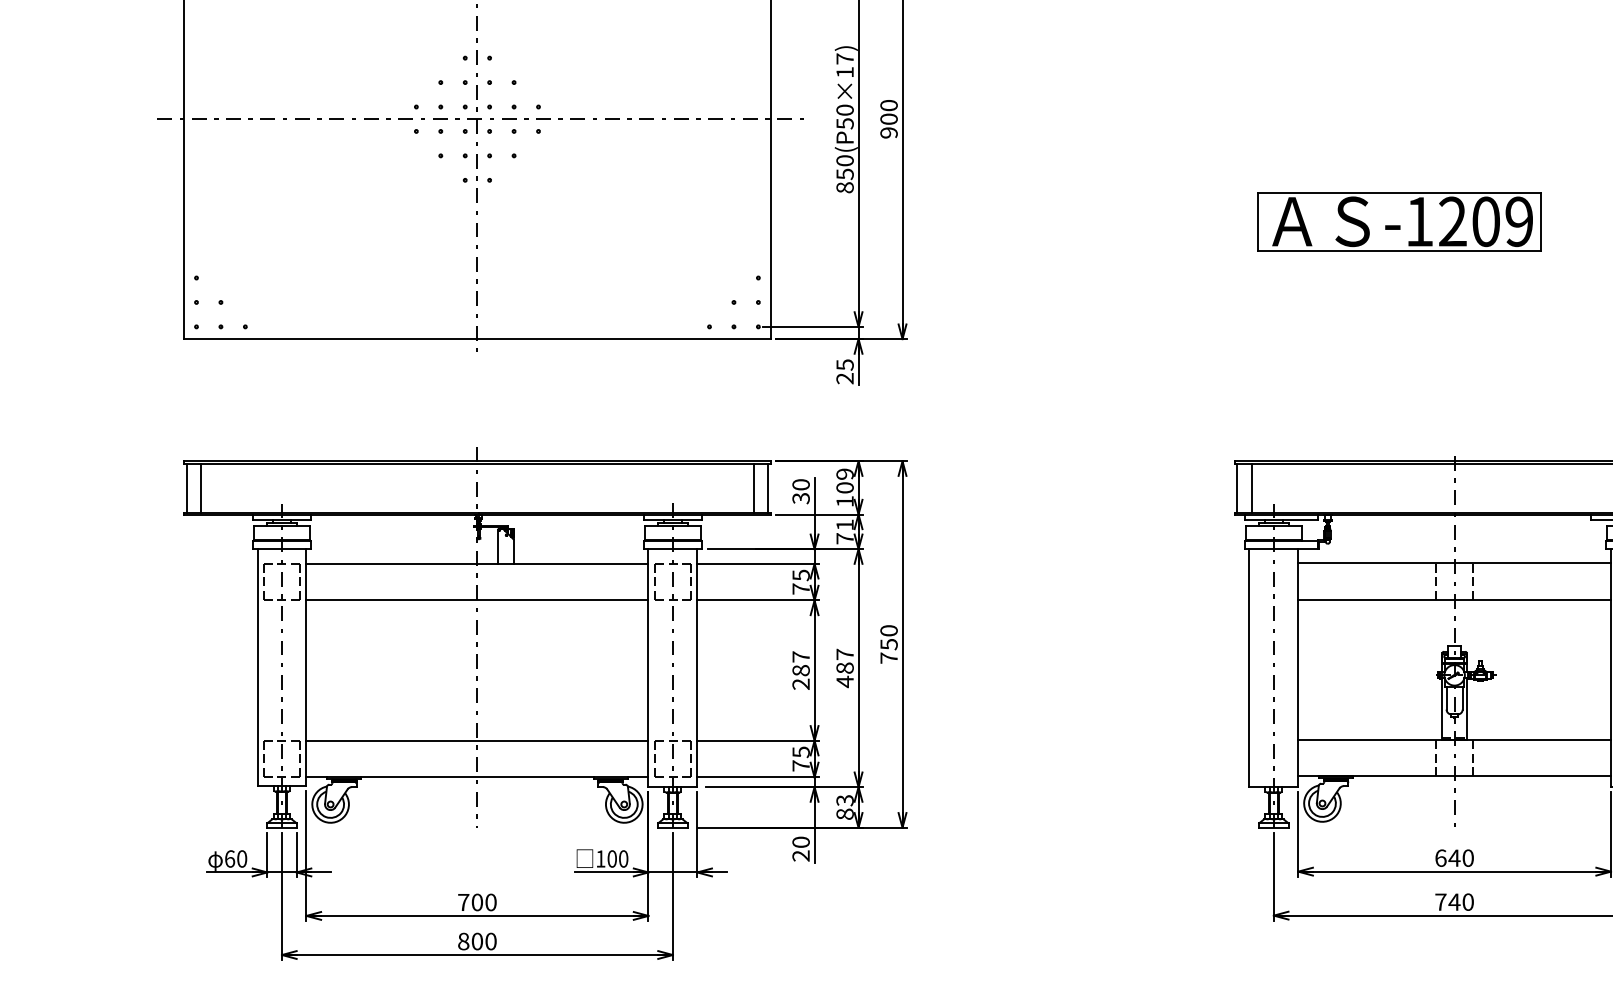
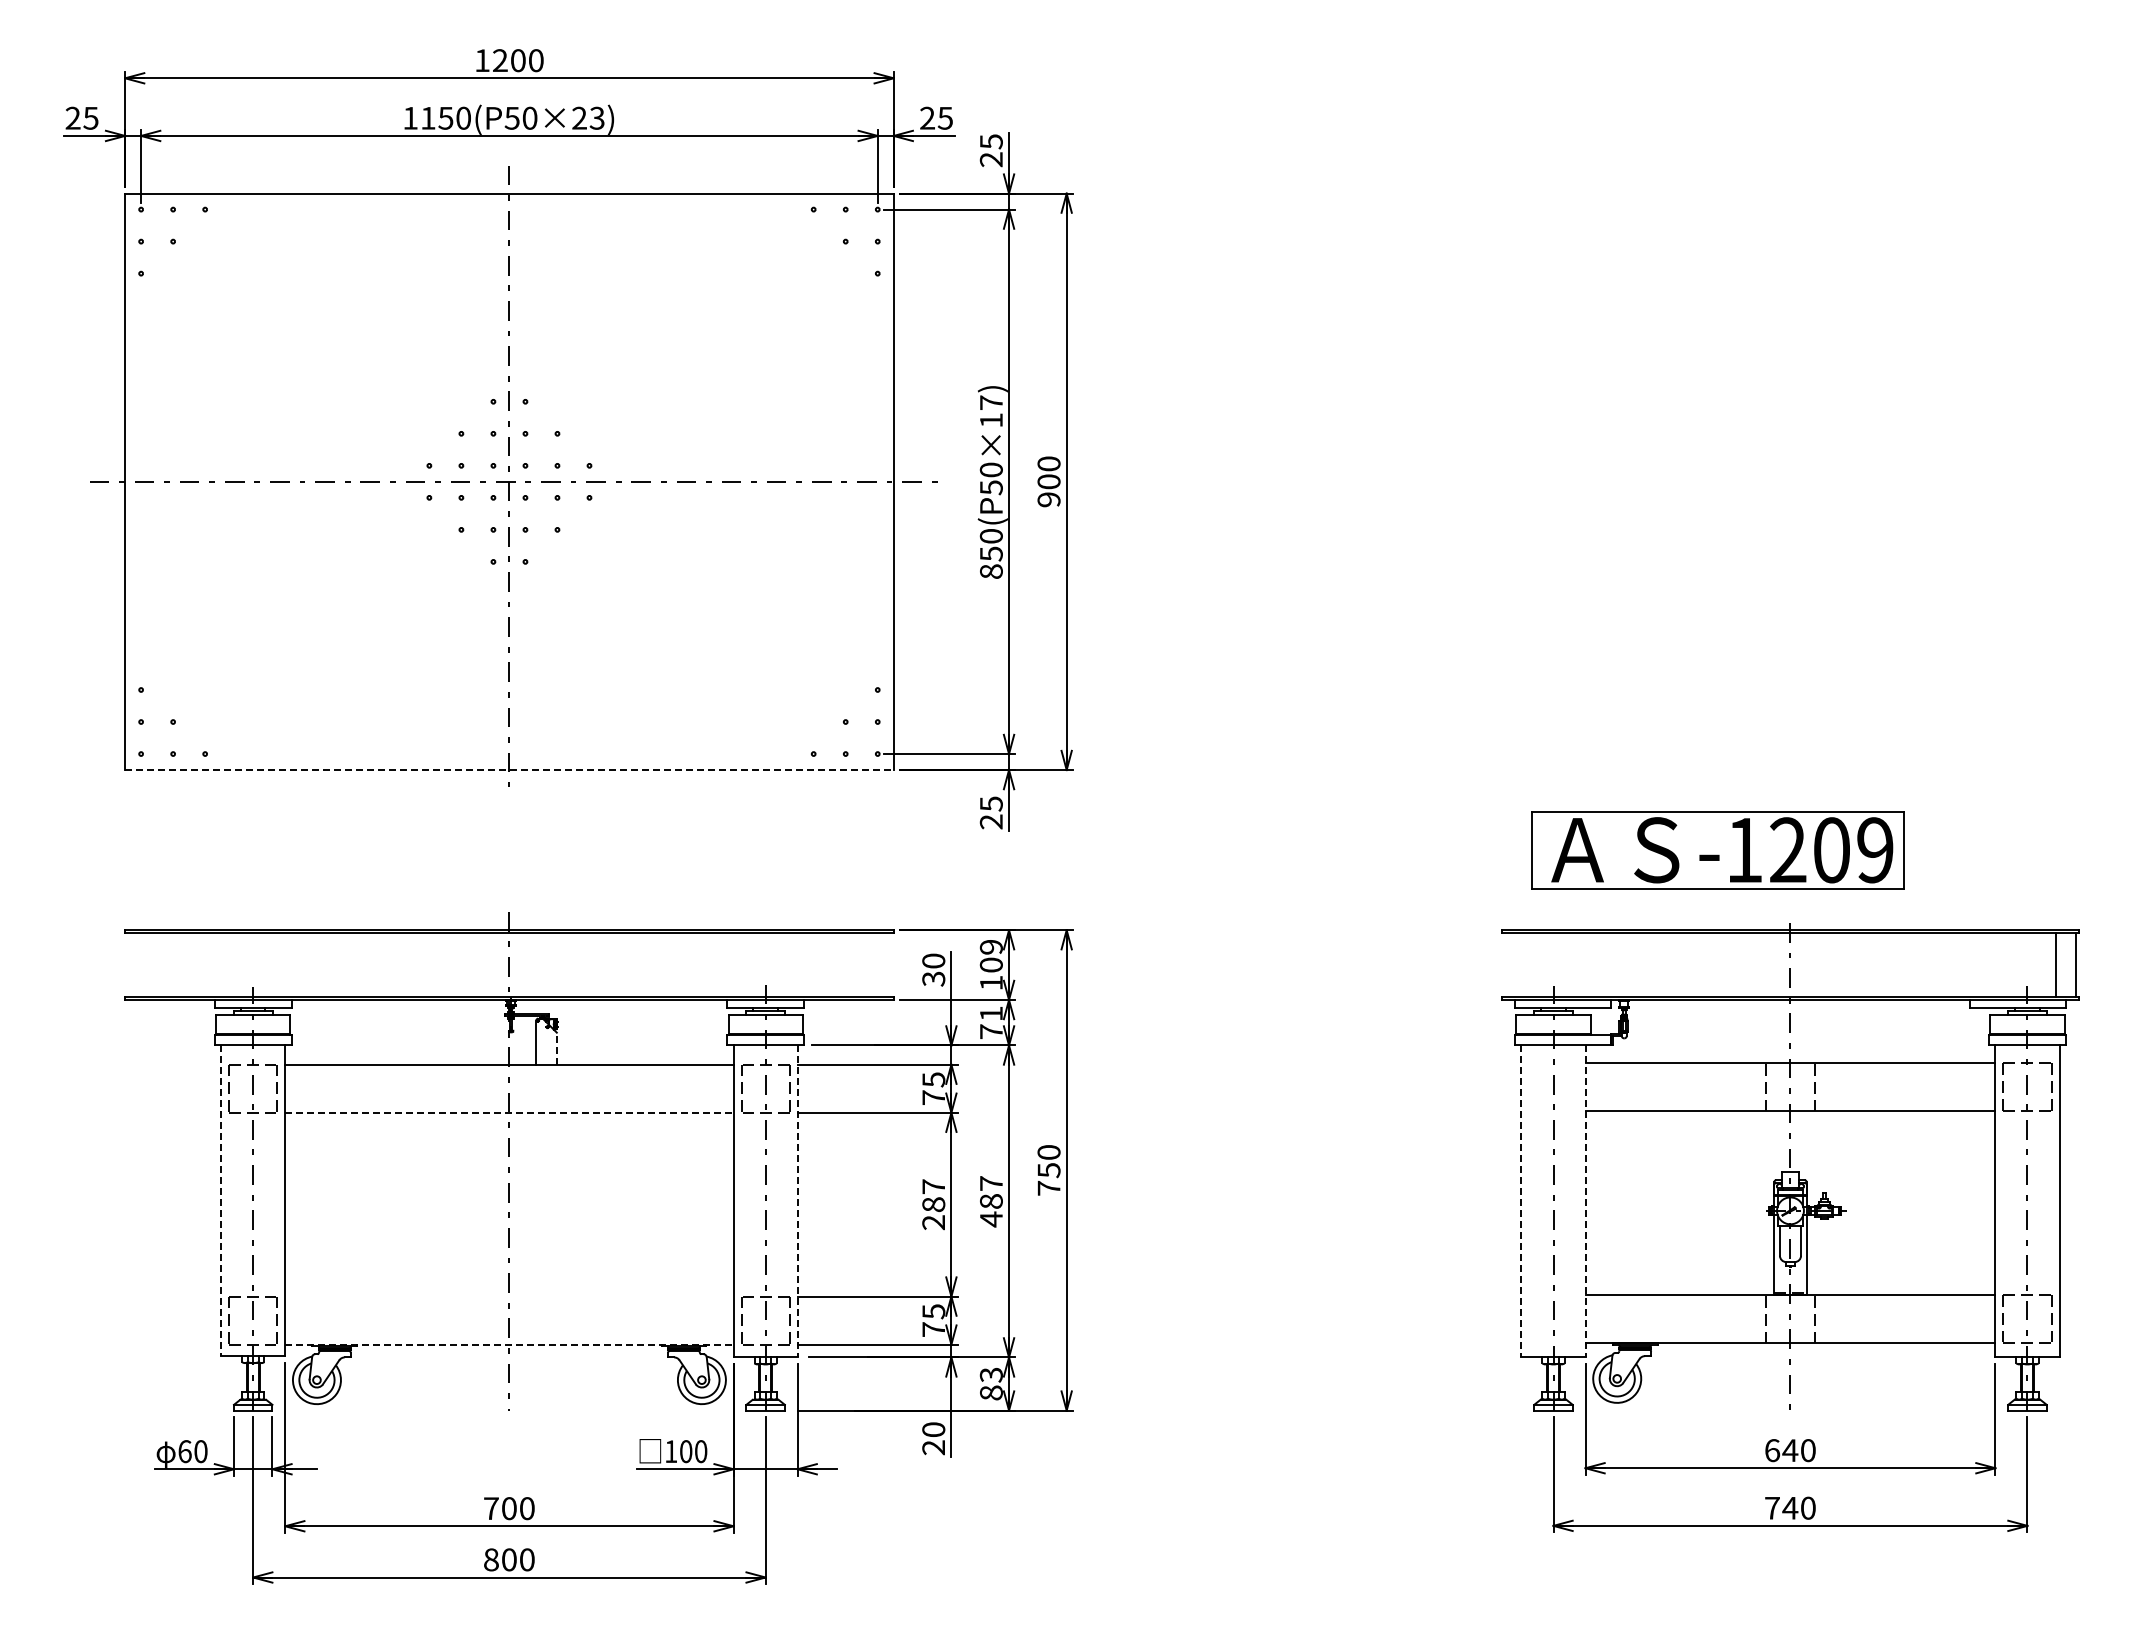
part: (1398, 221) -> (1717, 850), moved
line: (477, 339) -> (509, 770), solid -> dashed
line: (186, 488) -> (128, 965), removed
line: (201, 488) -> (147, 965), removed
line: (753, 488) -> (871, 965), removed
line: (768, 488) -> (890, 965), removed
line: (1237, 488) -> (1505, 965), removed
line: (1251, 488) -> (1524, 965), removed
line: (513, 551) -> (556, 1048), solid -> dashed
line: (477, 600) -> (509, 1112), solid -> dashed
line: (257, 668) -> (221, 1201), solid -> dashed
line: (697, 668) -> (797, 1201), solid -> dashed
line: (1249, 668) -> (1521, 1201), solid -> dashed
line: (1298, 668) -> (1585, 1201), solid -> dashed
line: (477, 740) -> (509, 1296), removed
line: (477, 777) -> (509, 1344), solid -> dashed

